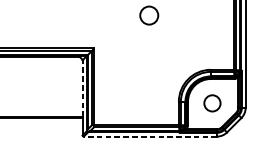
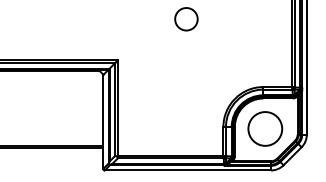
line: (82, 88) -> (103, 110), dashed -> solid
circle: (212, 103) -> (265, 128), size x1.67
line: (150, 136) -> (187, 170), dashed -> solid

